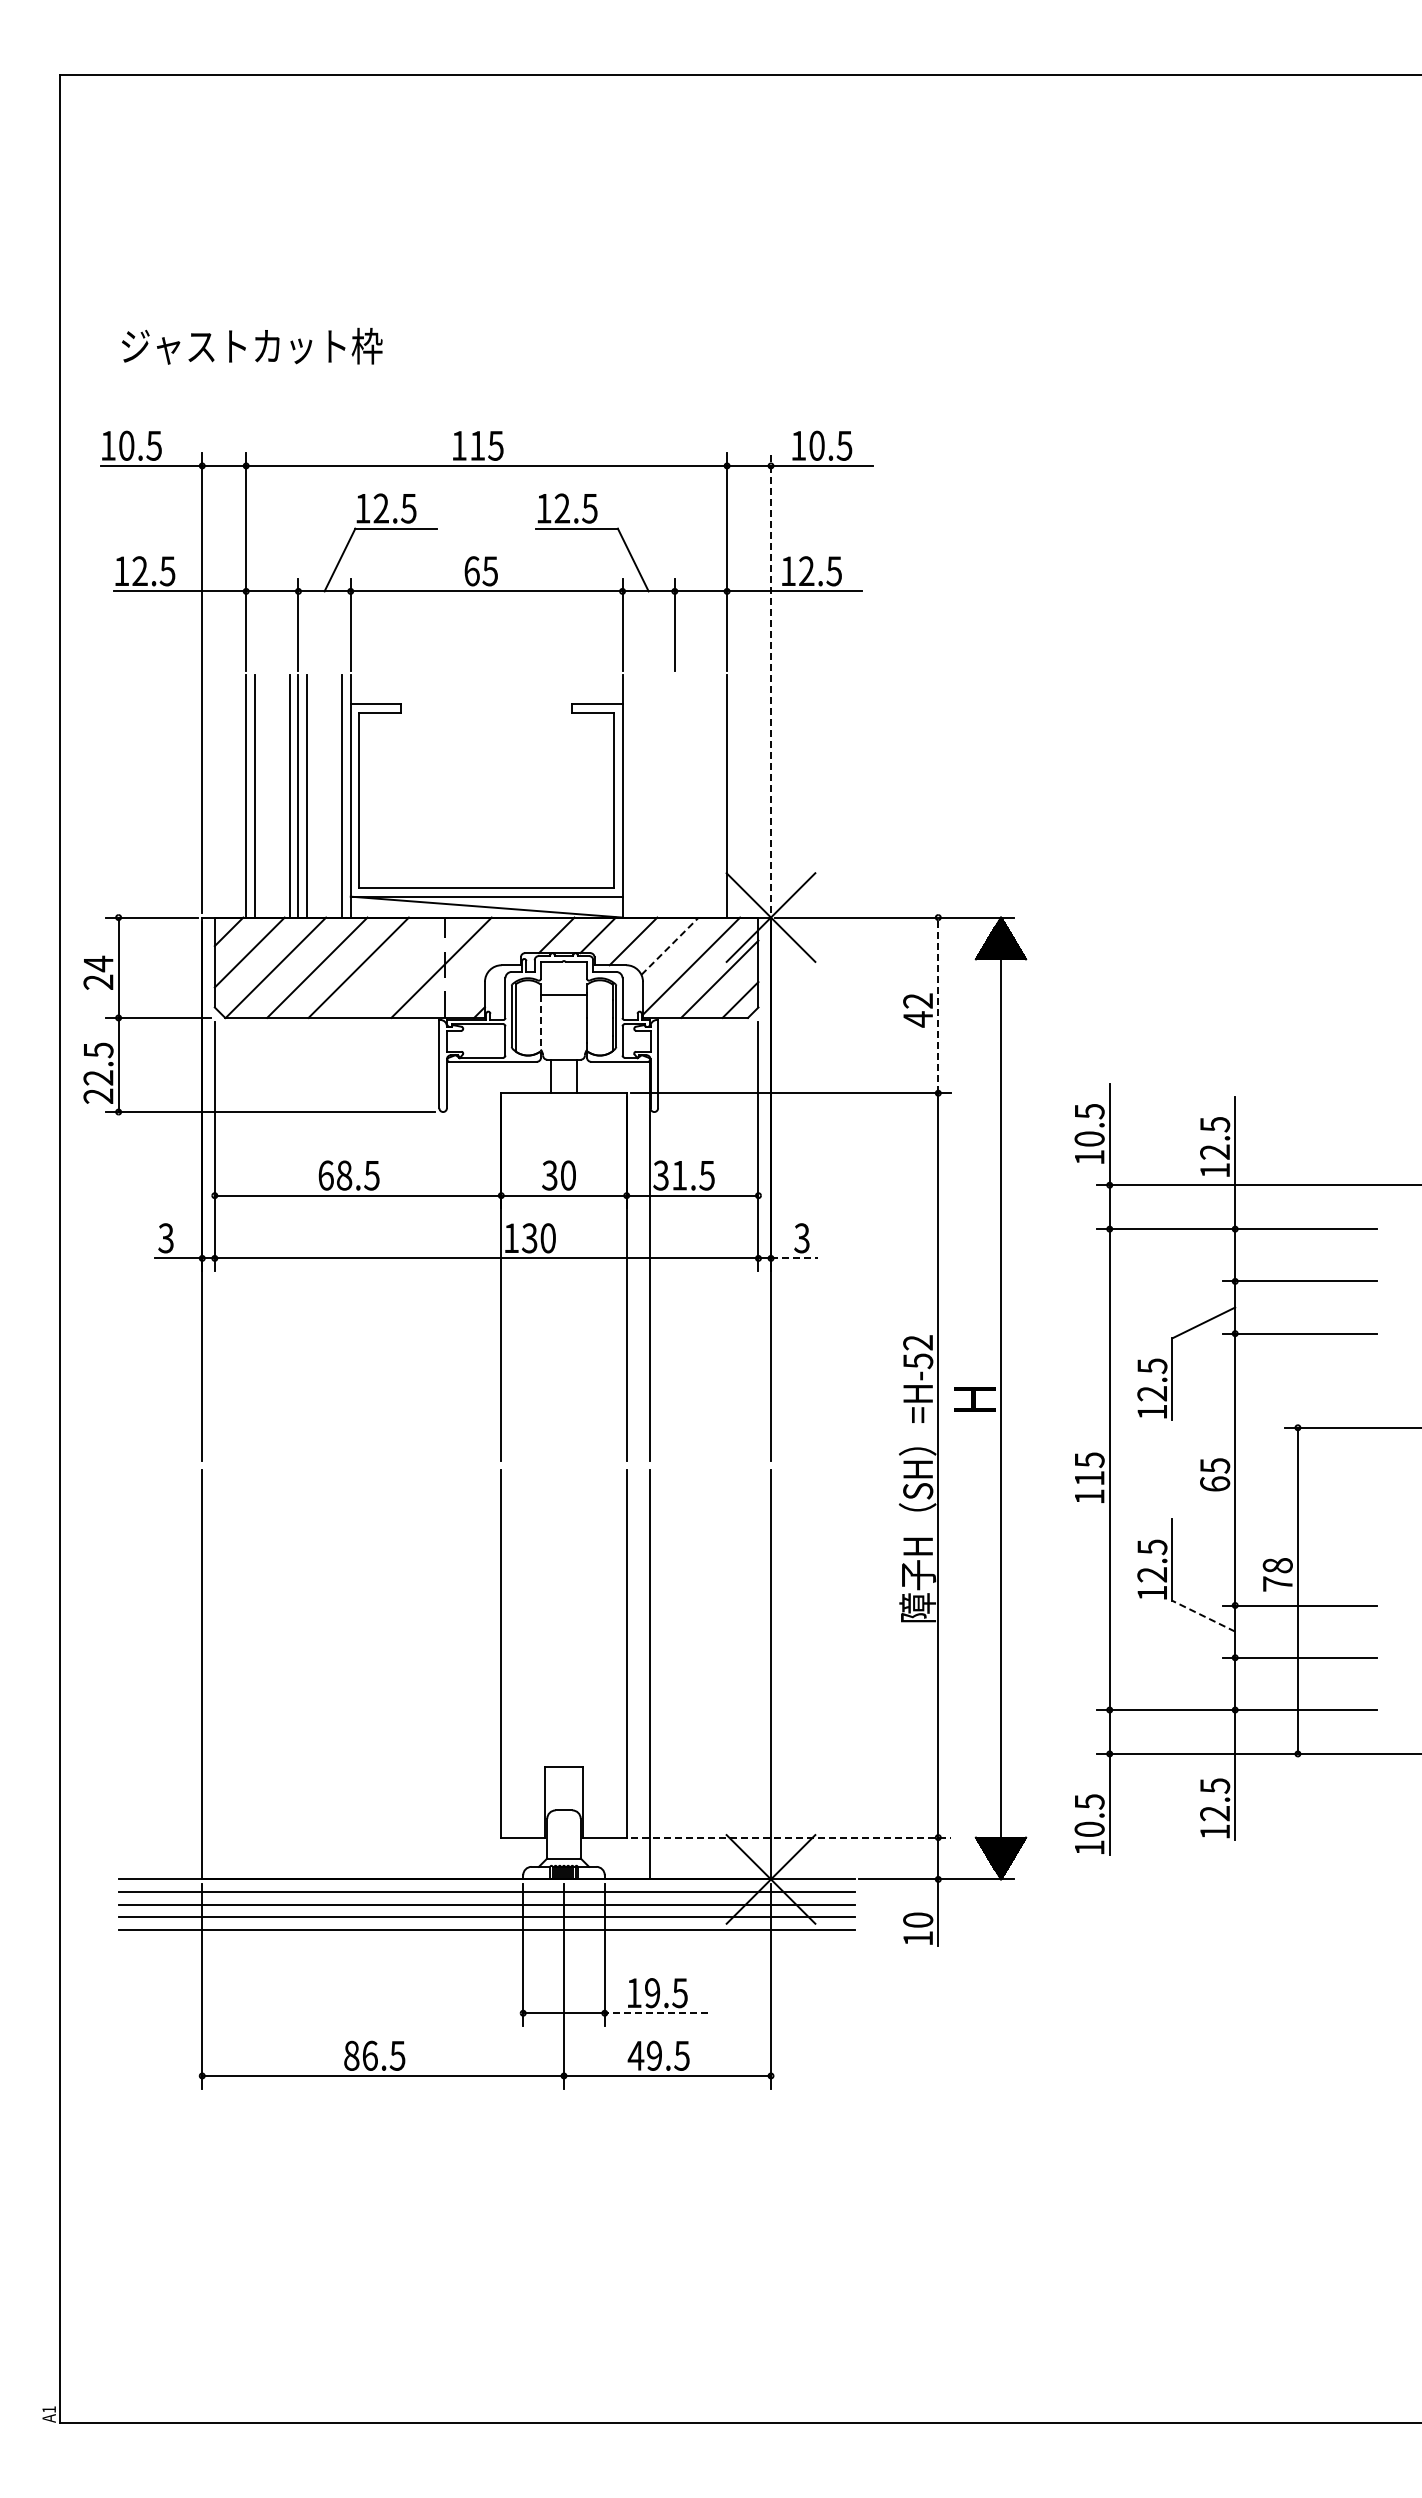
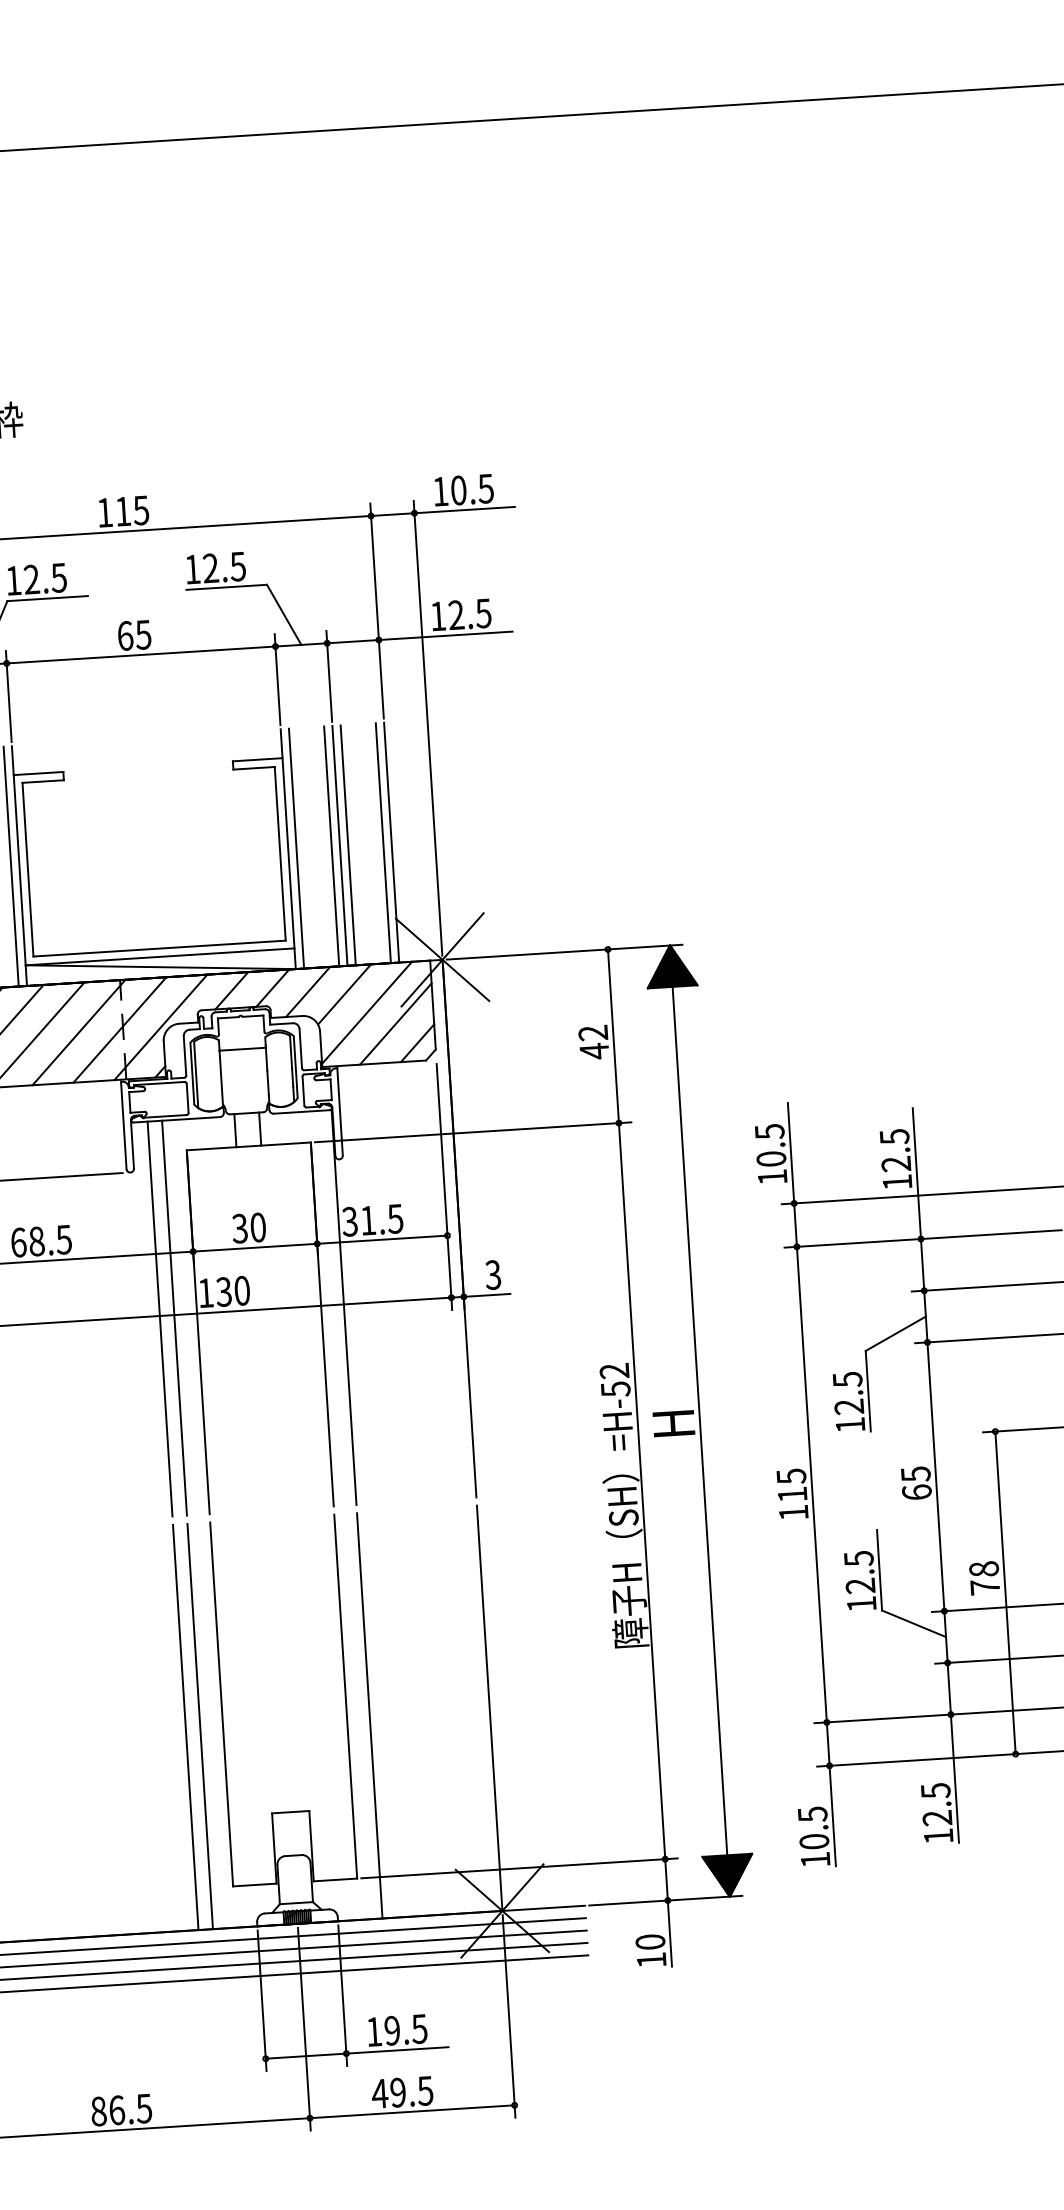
line: (771, 682) -> (428, 727), dashed -> solid
line: (630, 796) -> (296, 848), added
line: (666, 796) -> (331, 846), added
line: (674, 796) -> (339, 846), added
line: (683, 796) -> (348, 845), added
line: (718, 796) -> (383, 843), added
line: (670, 946) -> (345, 994), dashed -> solid
line: (399, 967) -> (78, 1032), added
line: (482, 967) -> (160, 1027), added
line: (938, 1005) -> (613, 1036), dashed -> solid
line: (540, 1023) -> (221, 1078), dashed -> solid
line: (794, 1258) -> (487, 1295), dashed -> solid
line: (463, 1261) -> (159, 1319), added
line: (478, 1261) -> (174, 1318), added
line: (1203, 1616) -> (913, 1624), dashed -> solid
line: (463, 1674) -> (185, 1727), added
line: (478, 1674) -> (200, 1726), added
line: (790, 1837) -> (519, 1868), dashed -> solid
line: (656, 2013) -> (397, 2050), dashed -> solid

